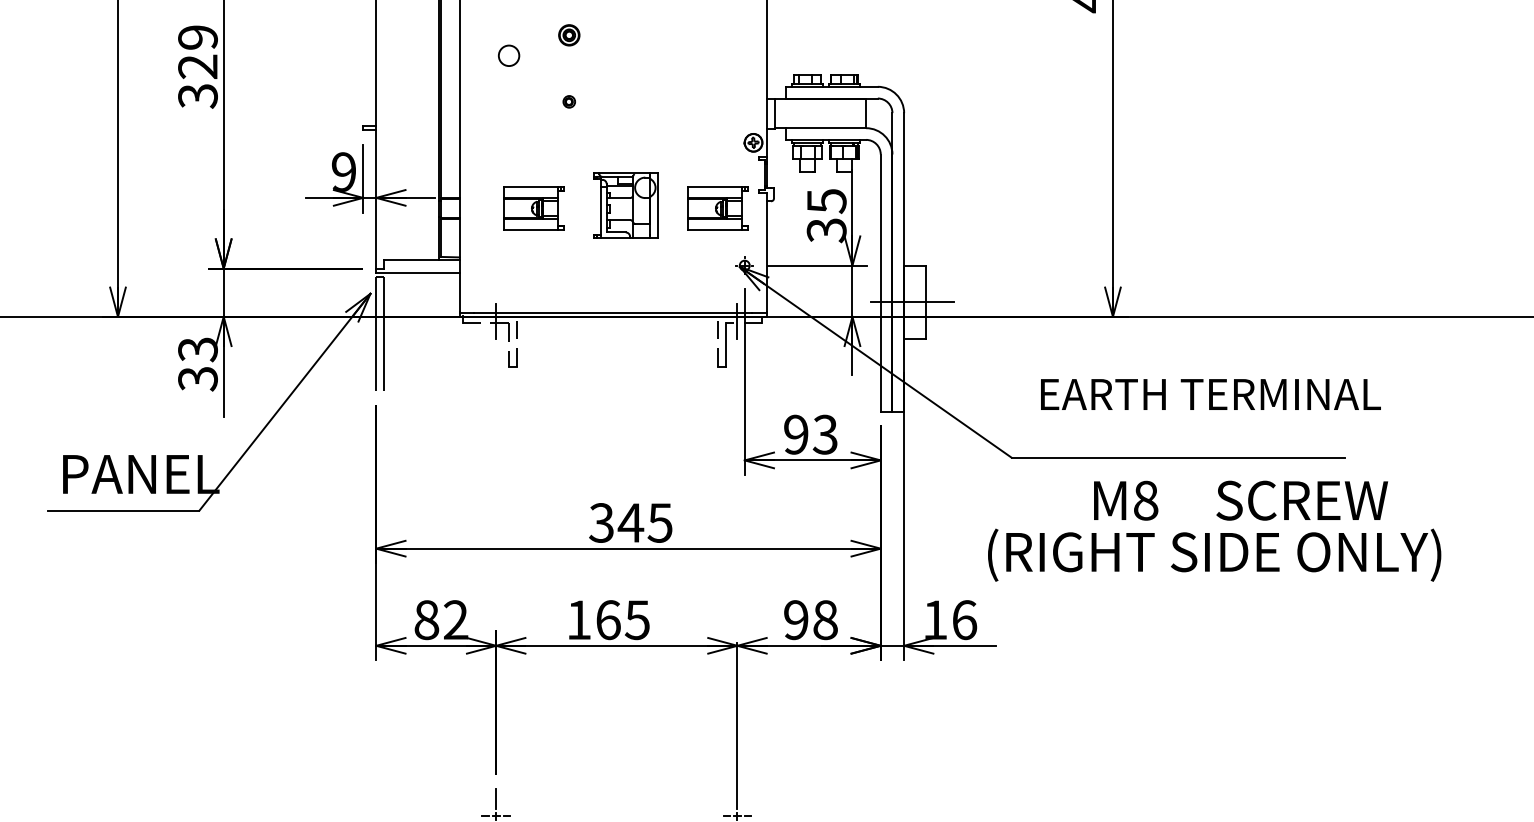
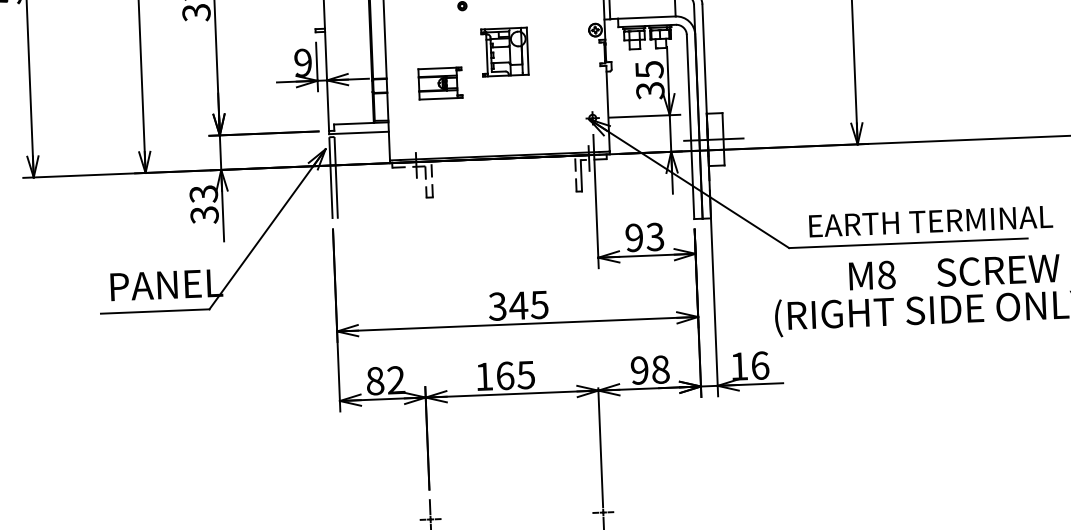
part: (625, 205) -> (504, 52), moved
part: (717, 208) -> (571, 78), removed
text: (1210, 394) -> (930, 221), moved

